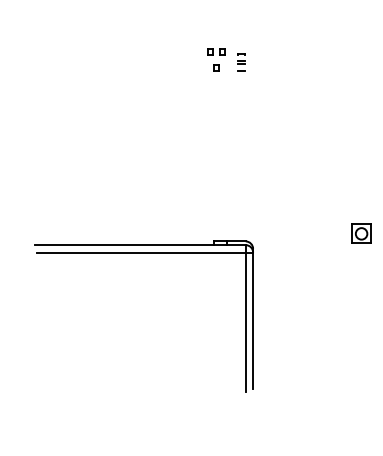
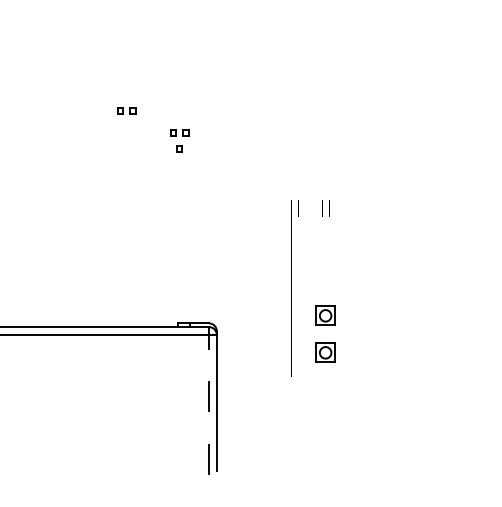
part: (163, 29) -> (126, 110), added
part: (240, 62) -> (204, 143), removed
part: (361, 270) -> (325, 352), added
line: (245, 319) -> (209, 401), solid -> dashed

